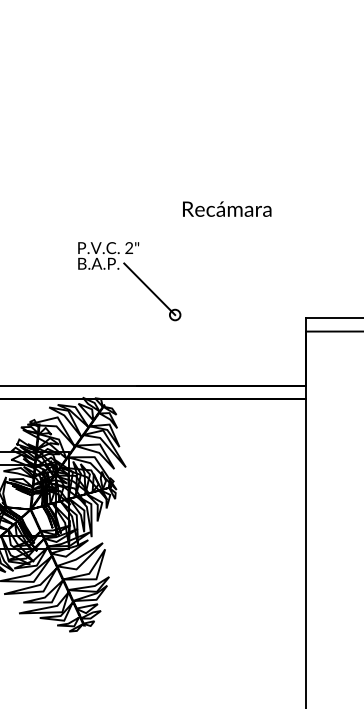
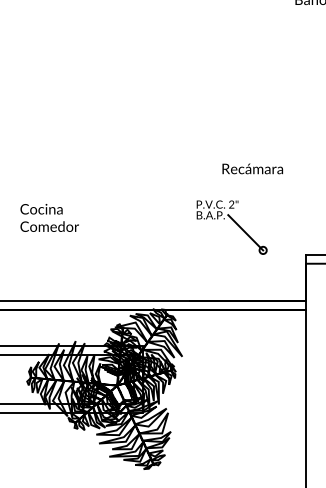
text: (226, 208) -> (252, 168), moved
part: (128, 281) -> (231, 227), moved

